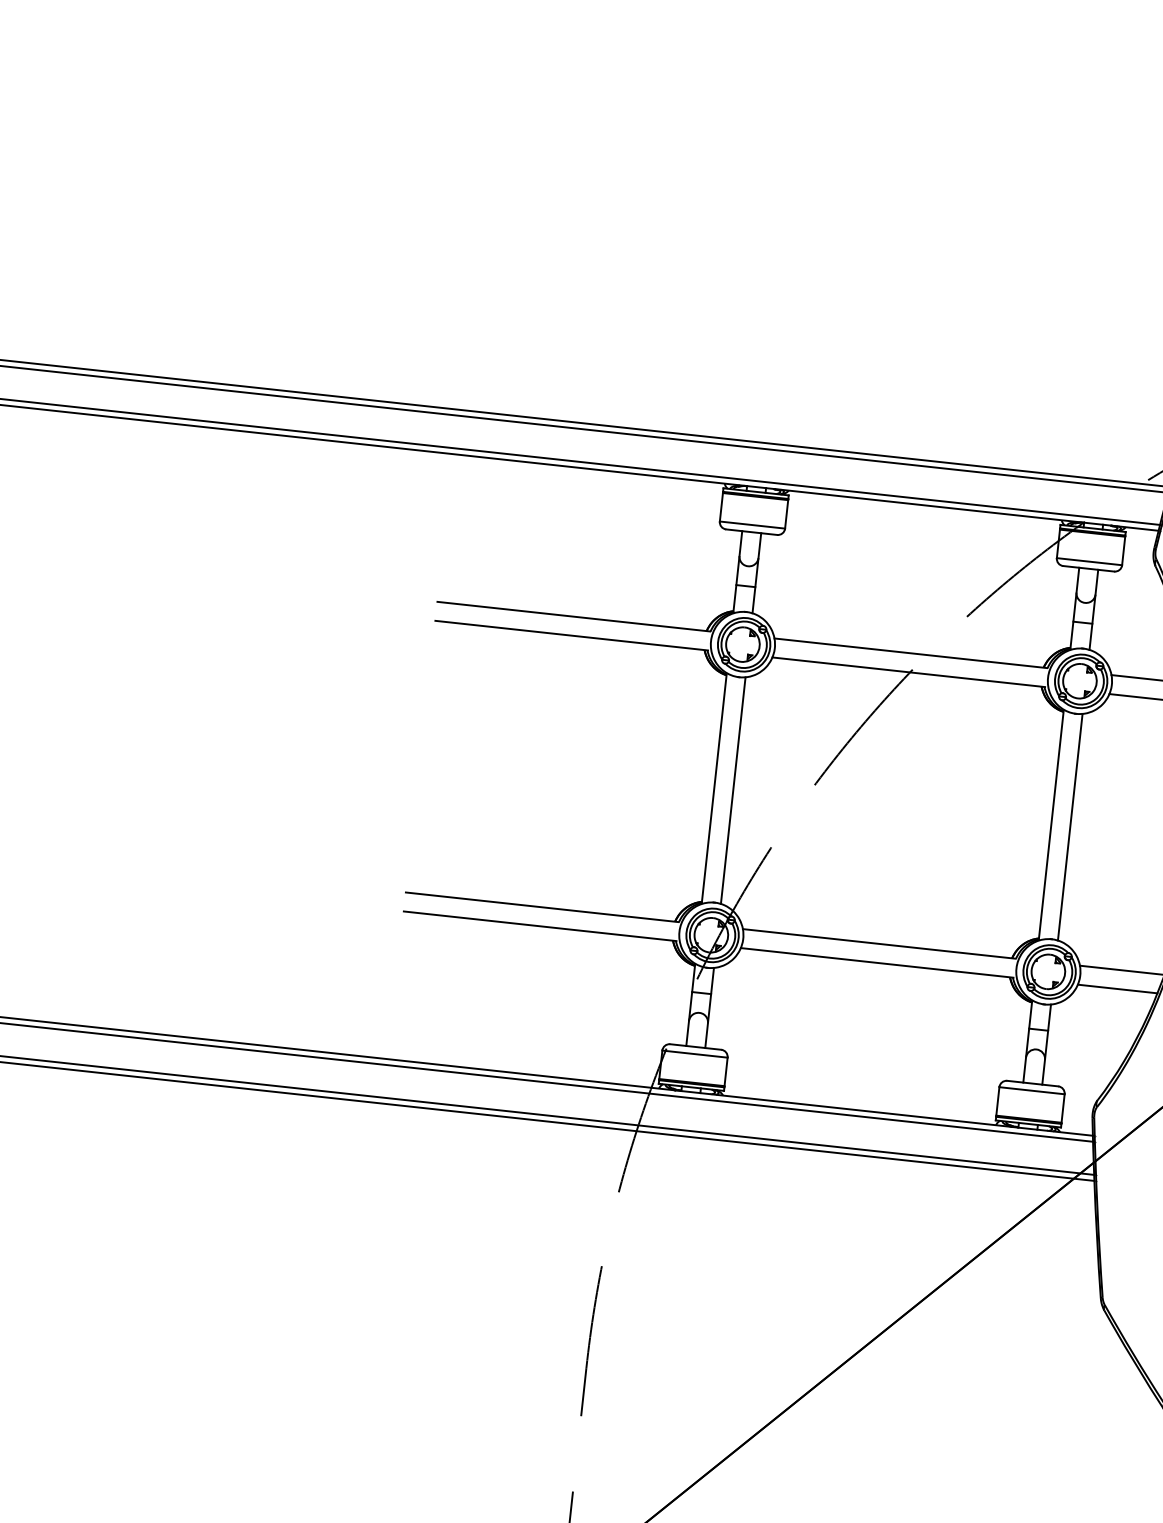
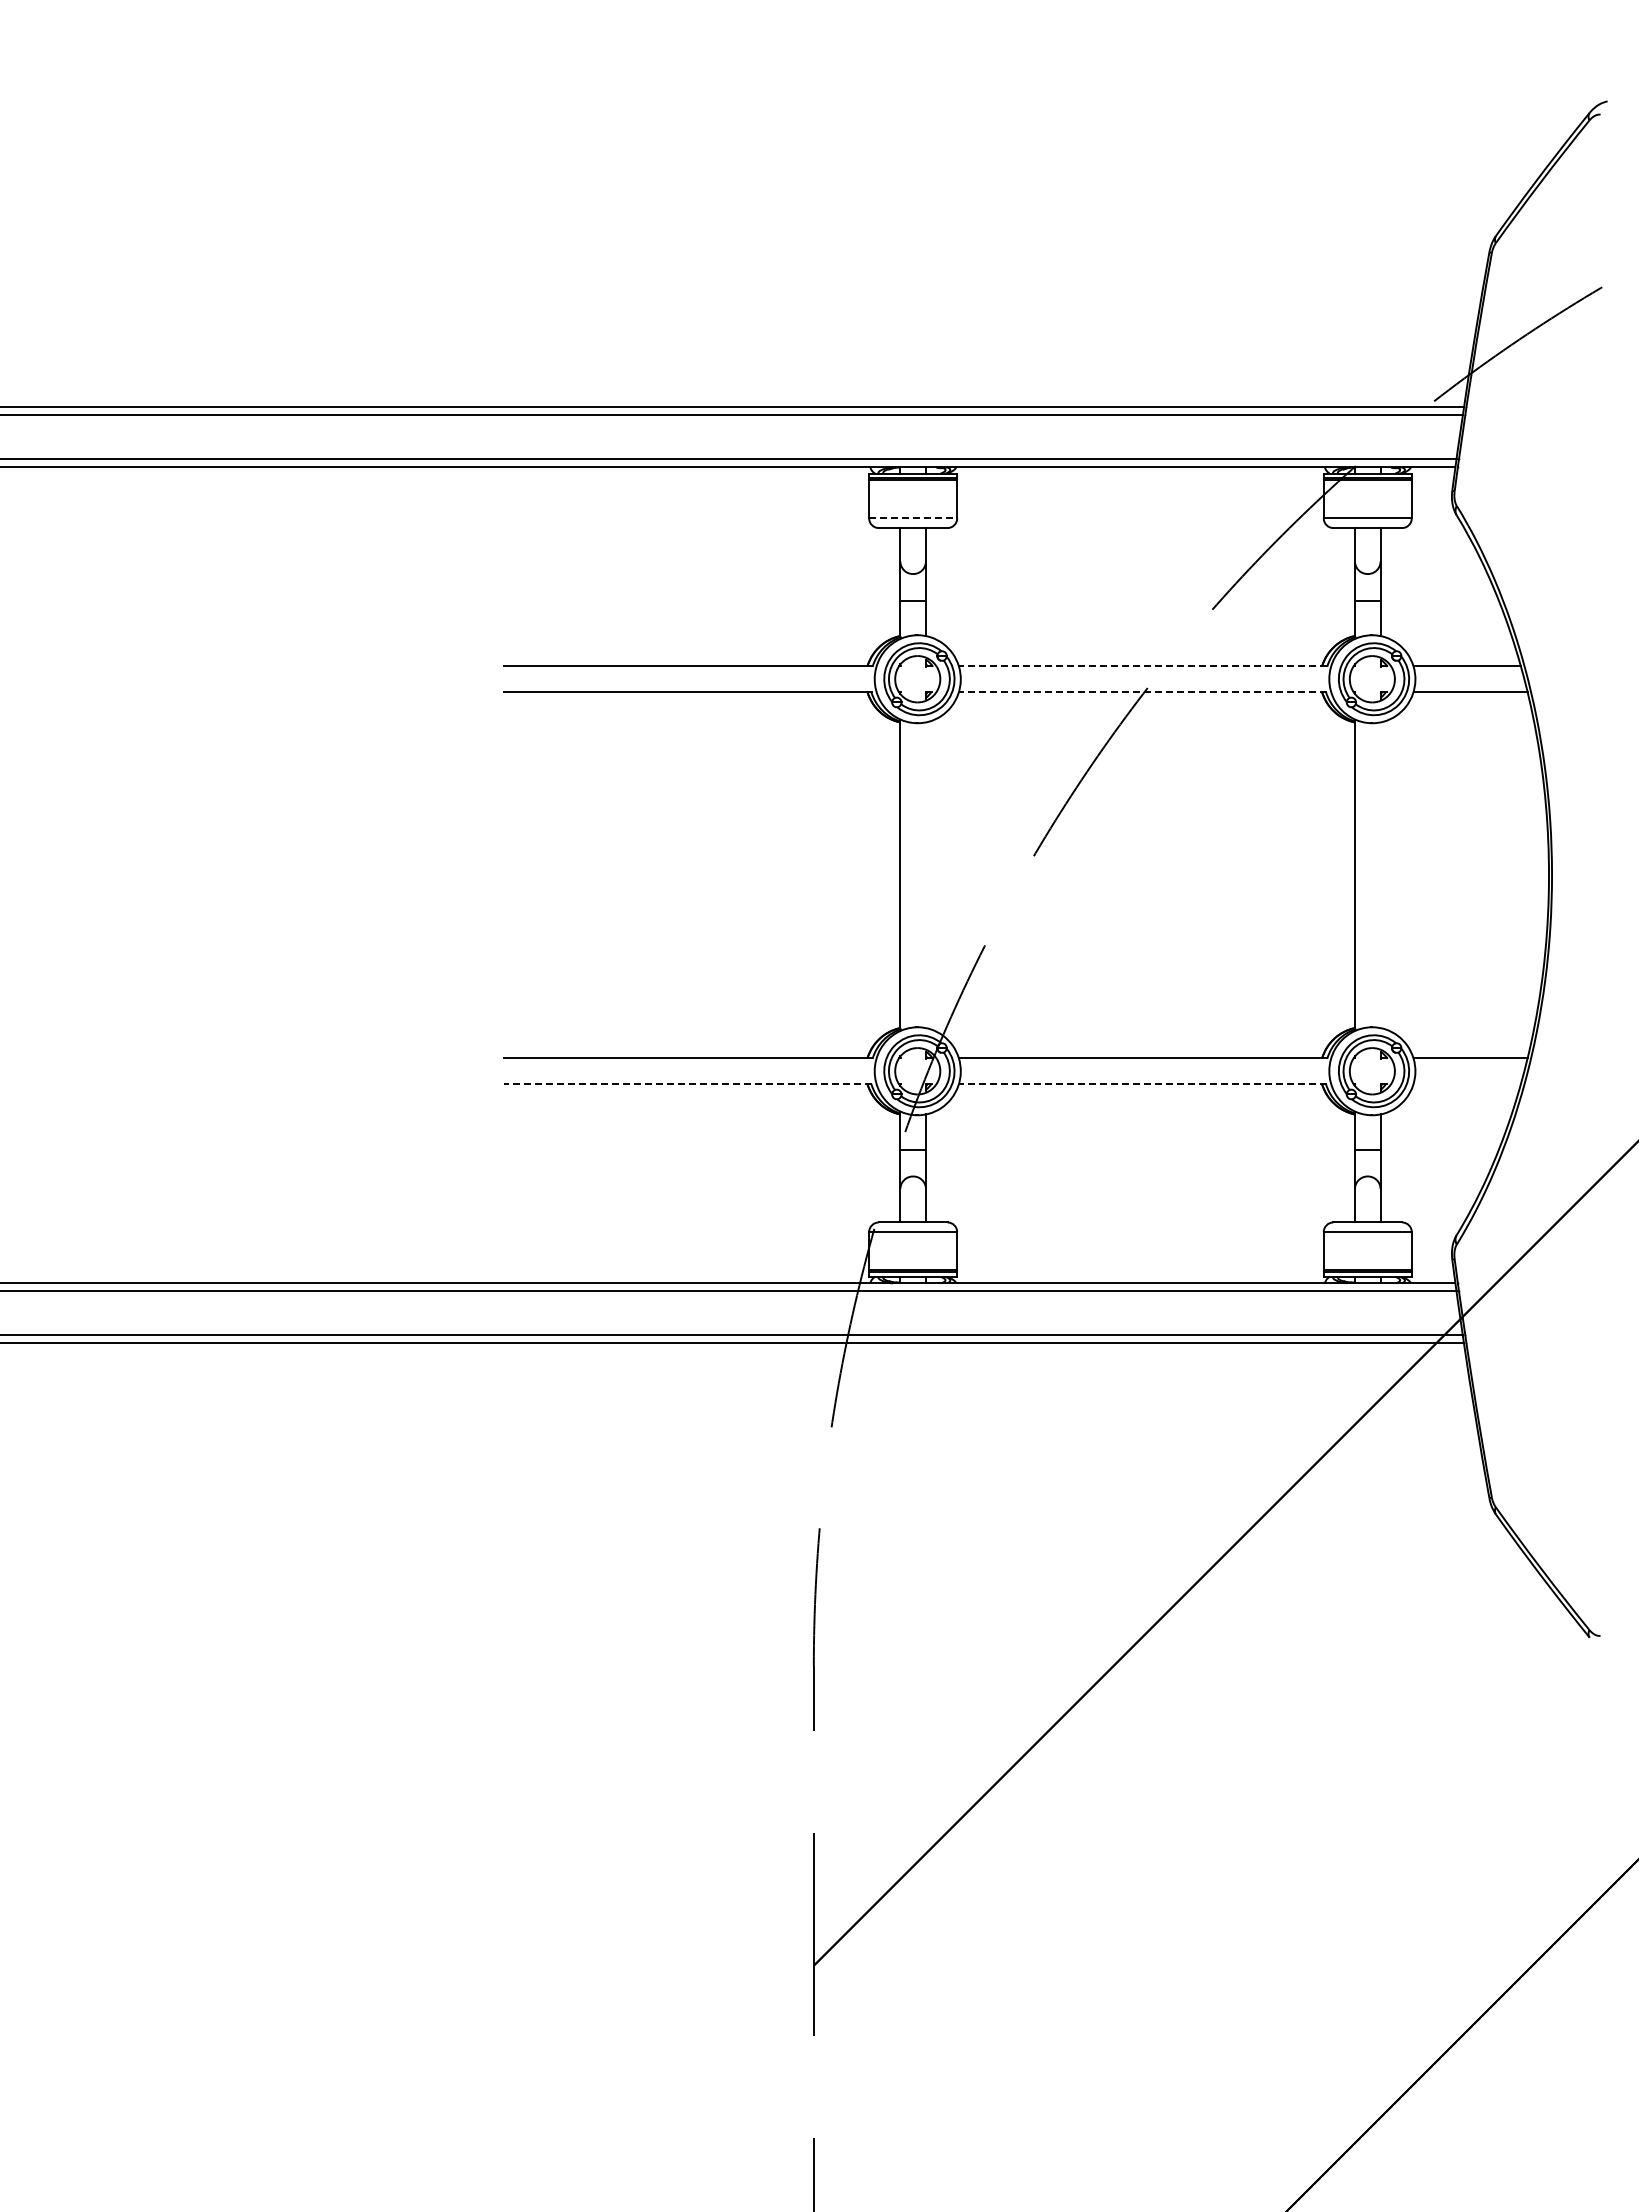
line: (752, 525) -> (913, 518), solid -> dashed
line: (910, 653) -> (1142, 666), solid -> dashed
line: (908, 672) -> (1142, 692), solid -> dashed
line: (732, 790) -> (925, 875), removed
line: (1070, 827) -> (1380, 875), removed
line: (540, 926) -> (688, 1084), solid -> dashed
line: (876, 963) -> (1142, 1084), solid -> dashed
line: (1117, 989) -> (1466, 1084), removed

